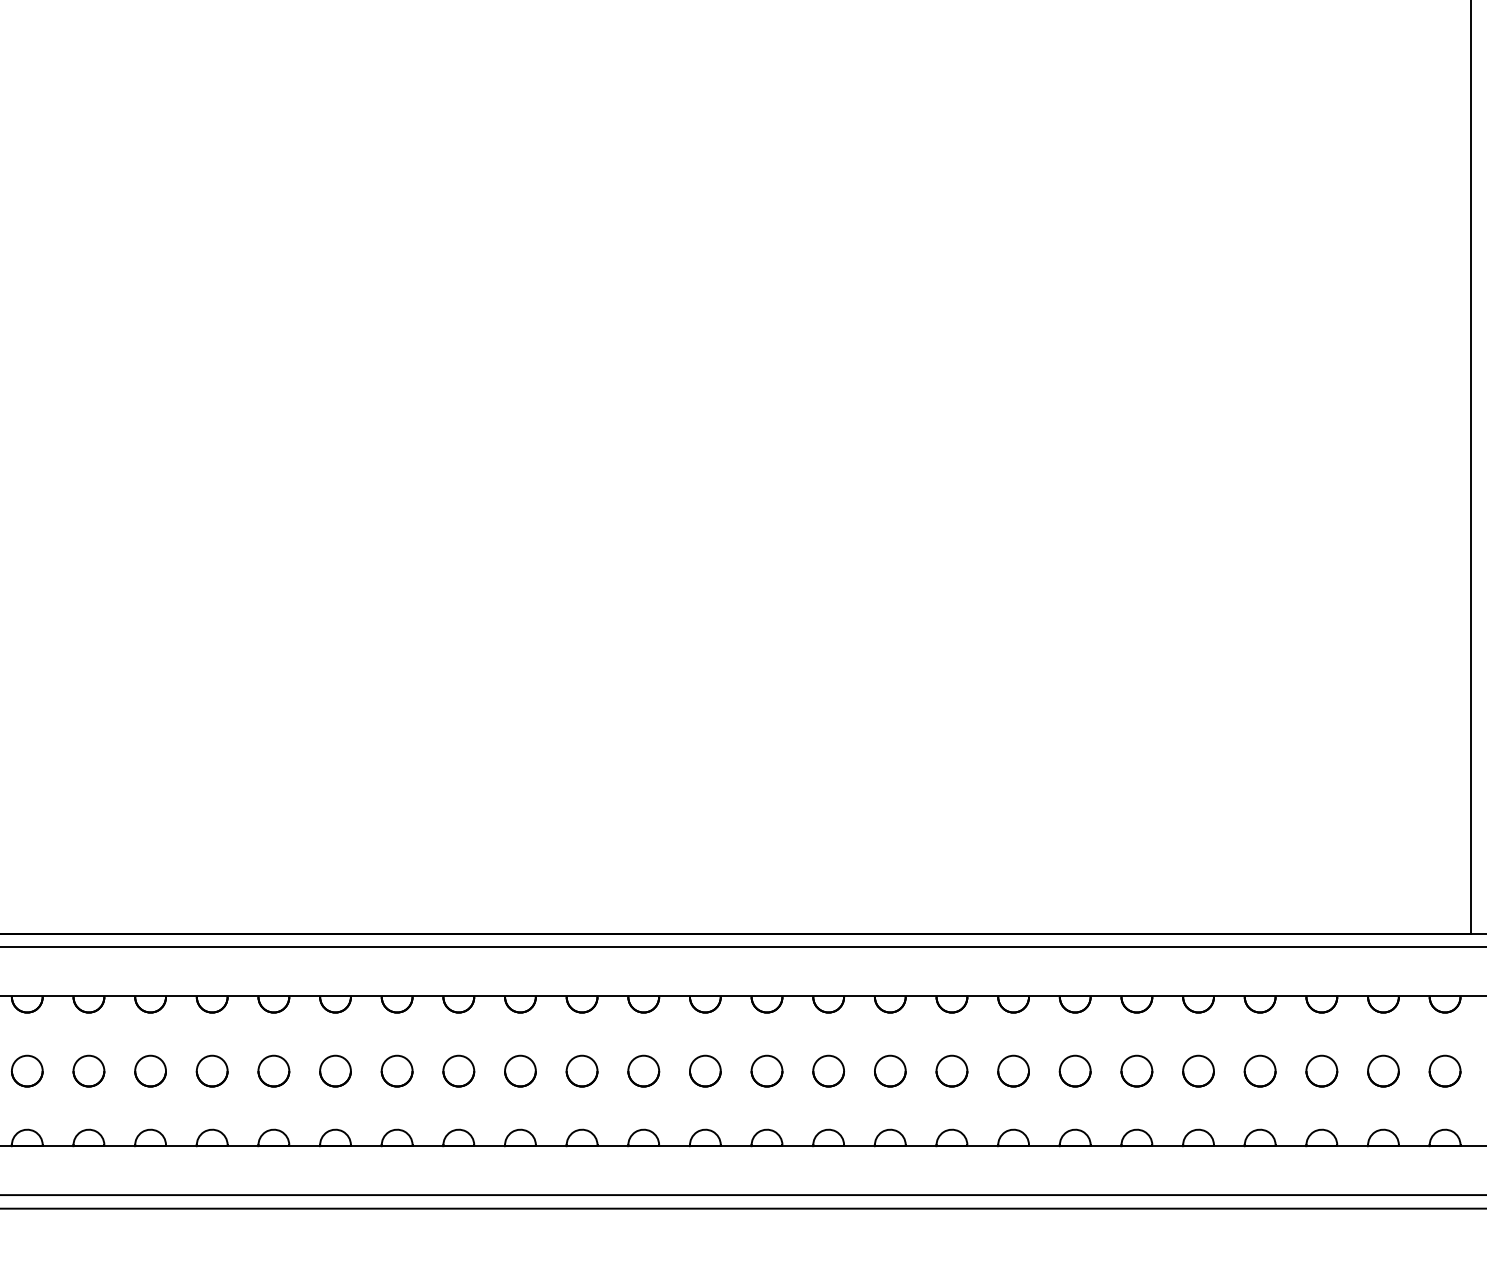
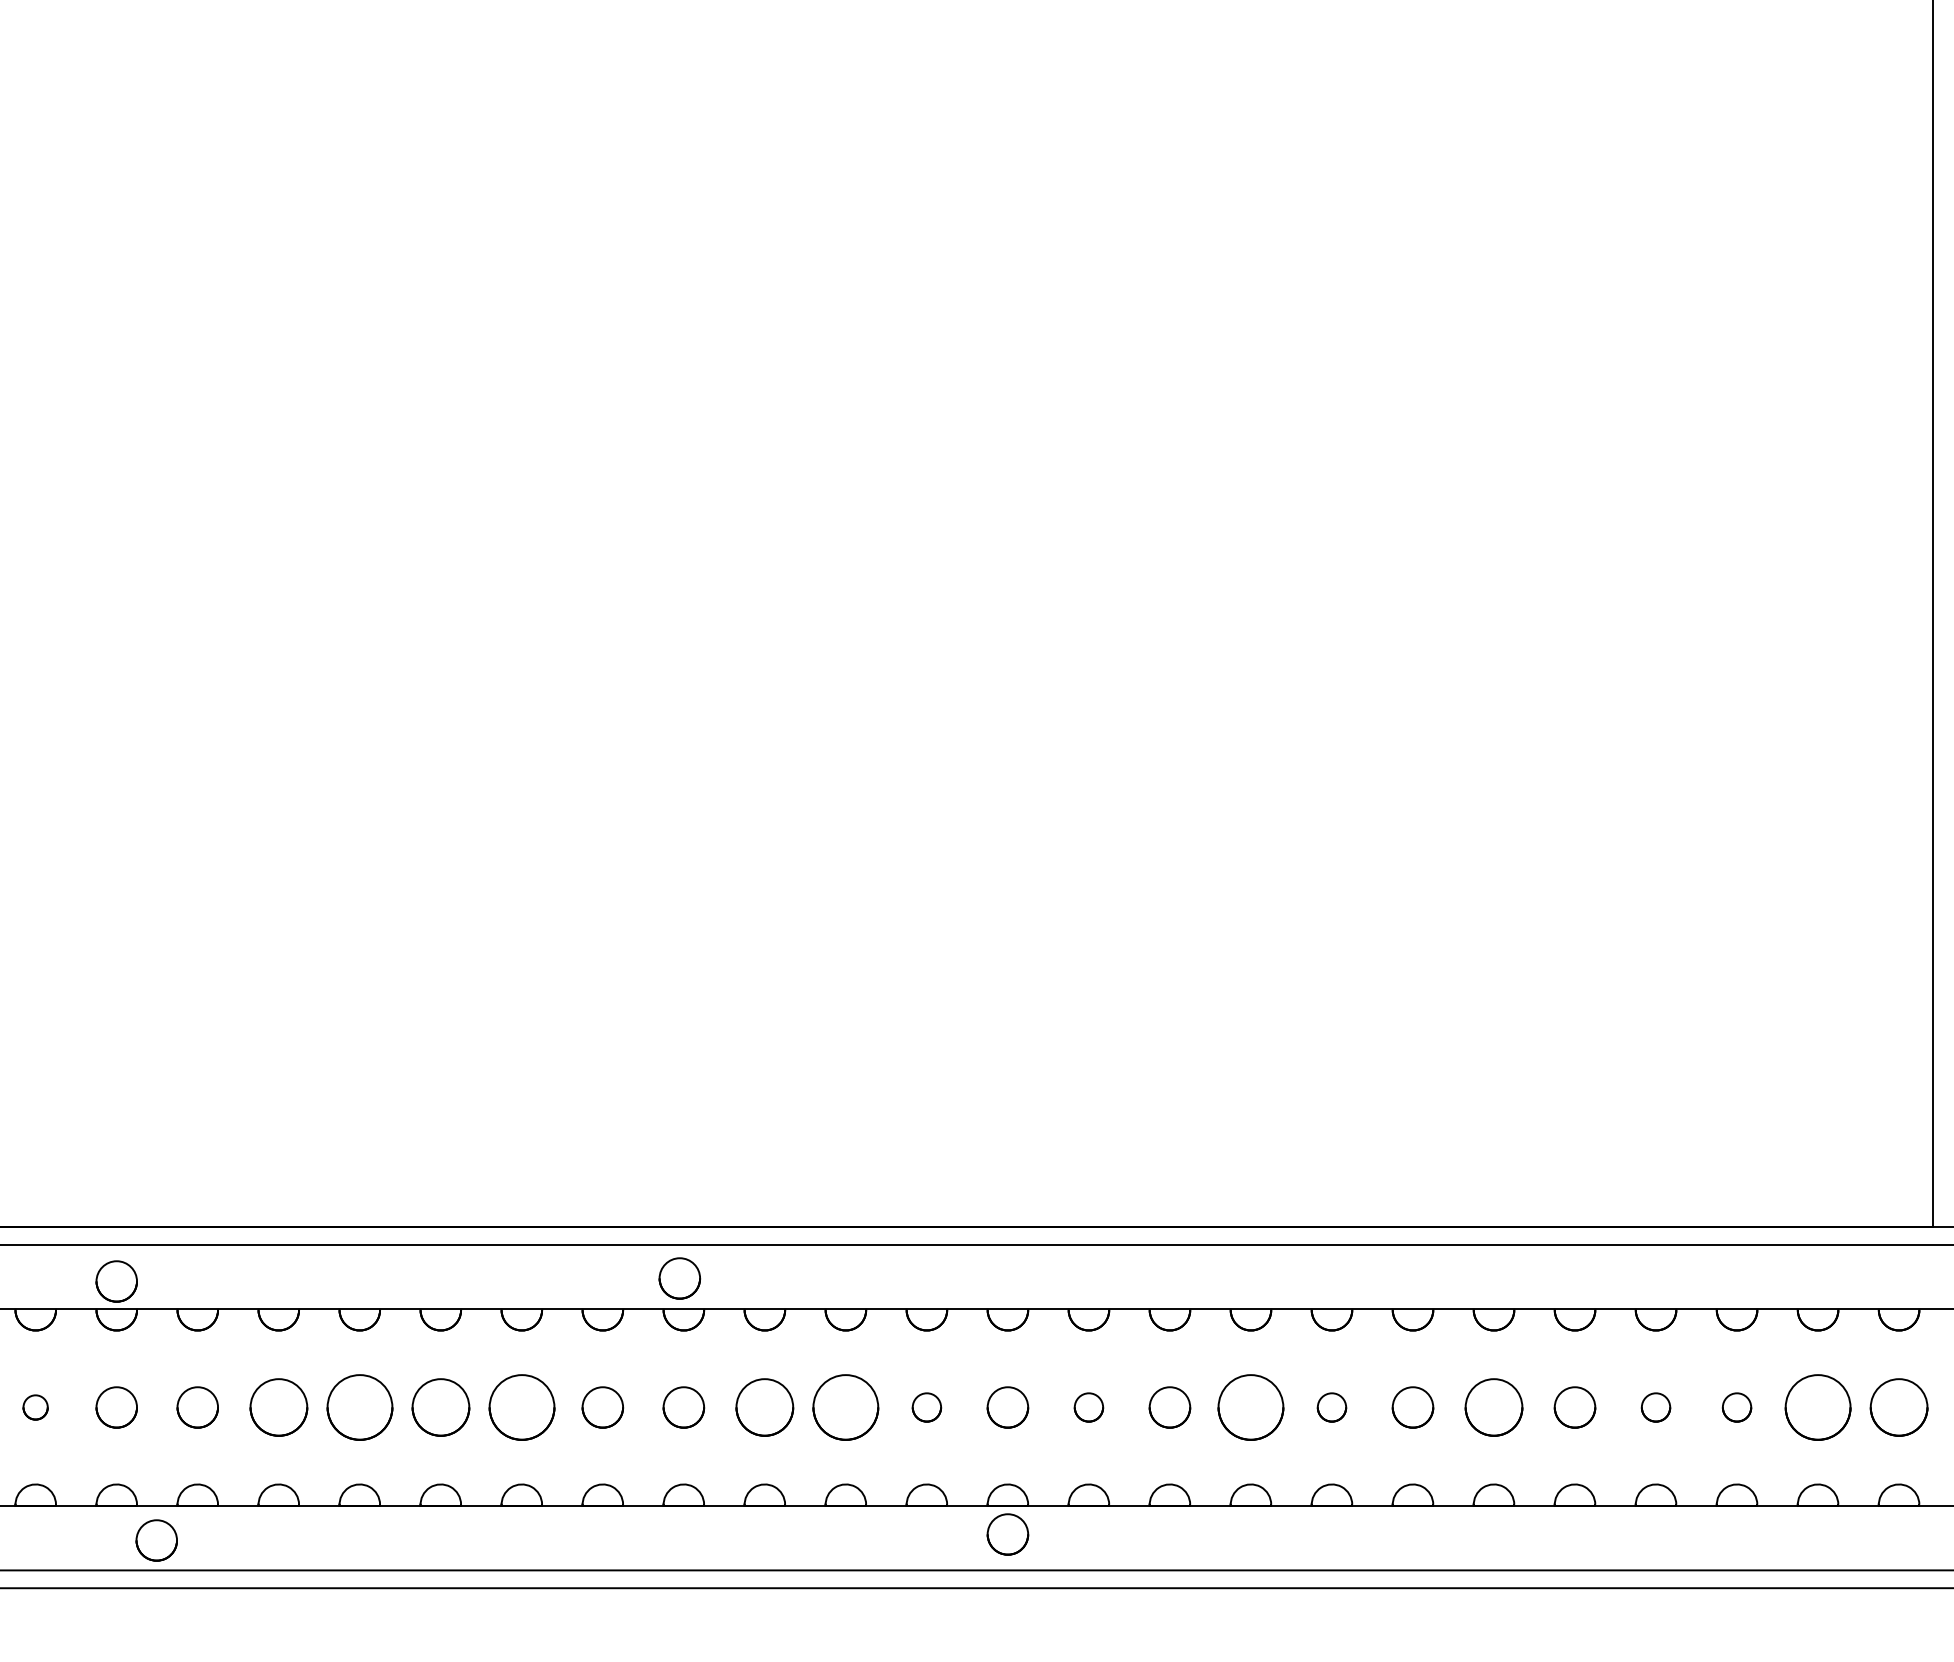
part: (517, 973) -> (679, 1278), added
circle: (88, 975) -> (116, 1281), added
circle: (27, 1071) -> (35, 1407), size x0.6
circle: (212, 1071) -> (278, 1407), size x1.4
circle: (273, 1071) -> (359, 1407), size x1.6
circle: (335, 1071) -> (440, 1407), size x1.4
circle: (396, 1071) -> (521, 1407), size x1.6
part: (581, 1071) -> (764, 1407), size x1.4
part: (643, 1071) -> (845, 1407), size x1.6
part: (705, 1071) -> (926, 1407), size x0.7
part: (828, 1071) -> (1088, 1407), size x0.7
part: (951, 1071) -> (1250, 1407), size x1.6
part: (1013, 1071) -> (1331, 1407), size x0.7
part: (1136, 1071) -> (1493, 1407), size x1.4
part: (1259, 1071) -> (1655, 1407), size x0.7
part: (1321, 1071) -> (1736, 1407), size x0.7
part: (1383, 1071) -> (1817, 1407), size x1.6
part: (1444, 1071) -> (1898, 1407), size x1.4
part: (766, 1167) -> (1007, 1534), added
circle: (119, 1172) -> (156, 1540), added

